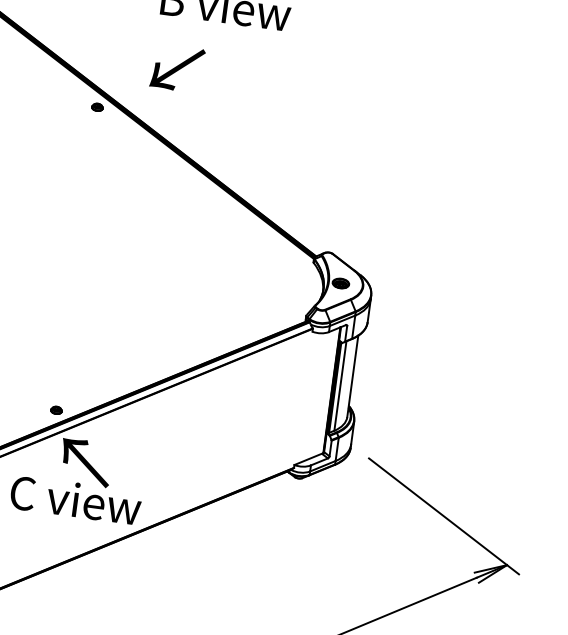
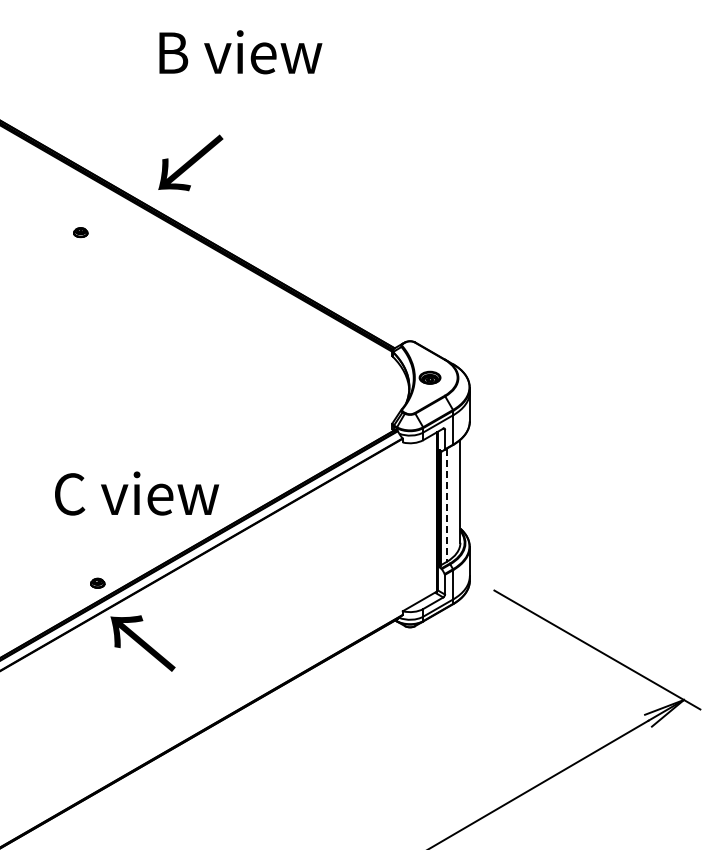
text: (177, 68) -> (190, 162), moved
part: (97, 107) -> (80, 232), moved
line: (340, 386) -> (446, 505), solid -> dashed
text: (76, 500) -> (137, 493), moved

